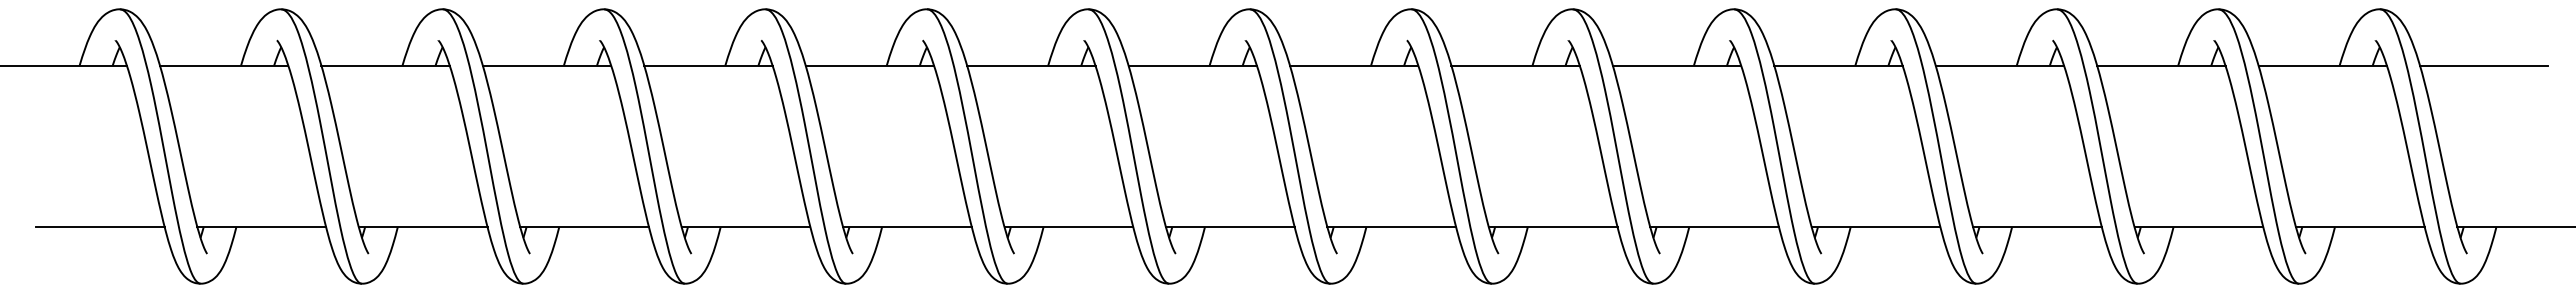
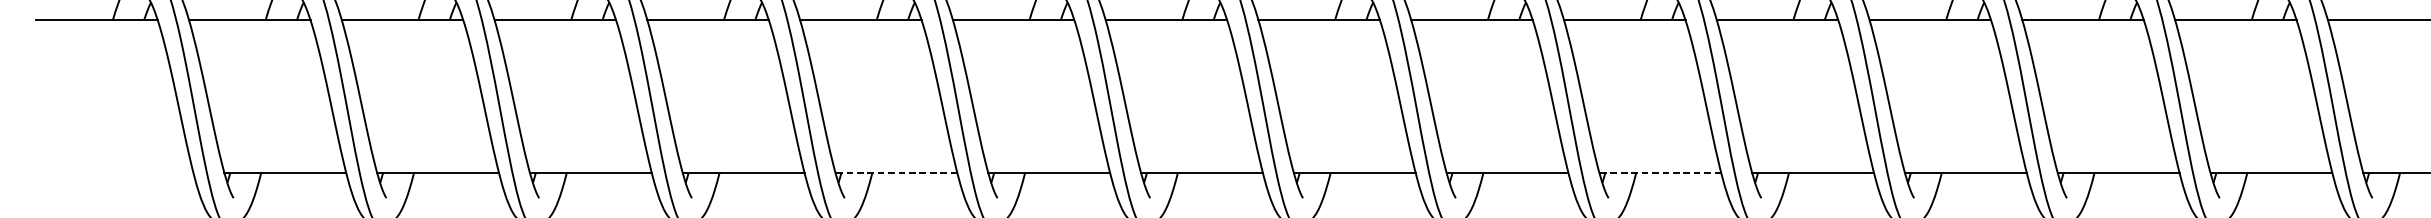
line: (99, 227) -> (131, 173), removed
line: (906, 227) -> (895, 173), solid -> dashed
line: (1714, 227) -> (1660, 173), solid -> dashed

